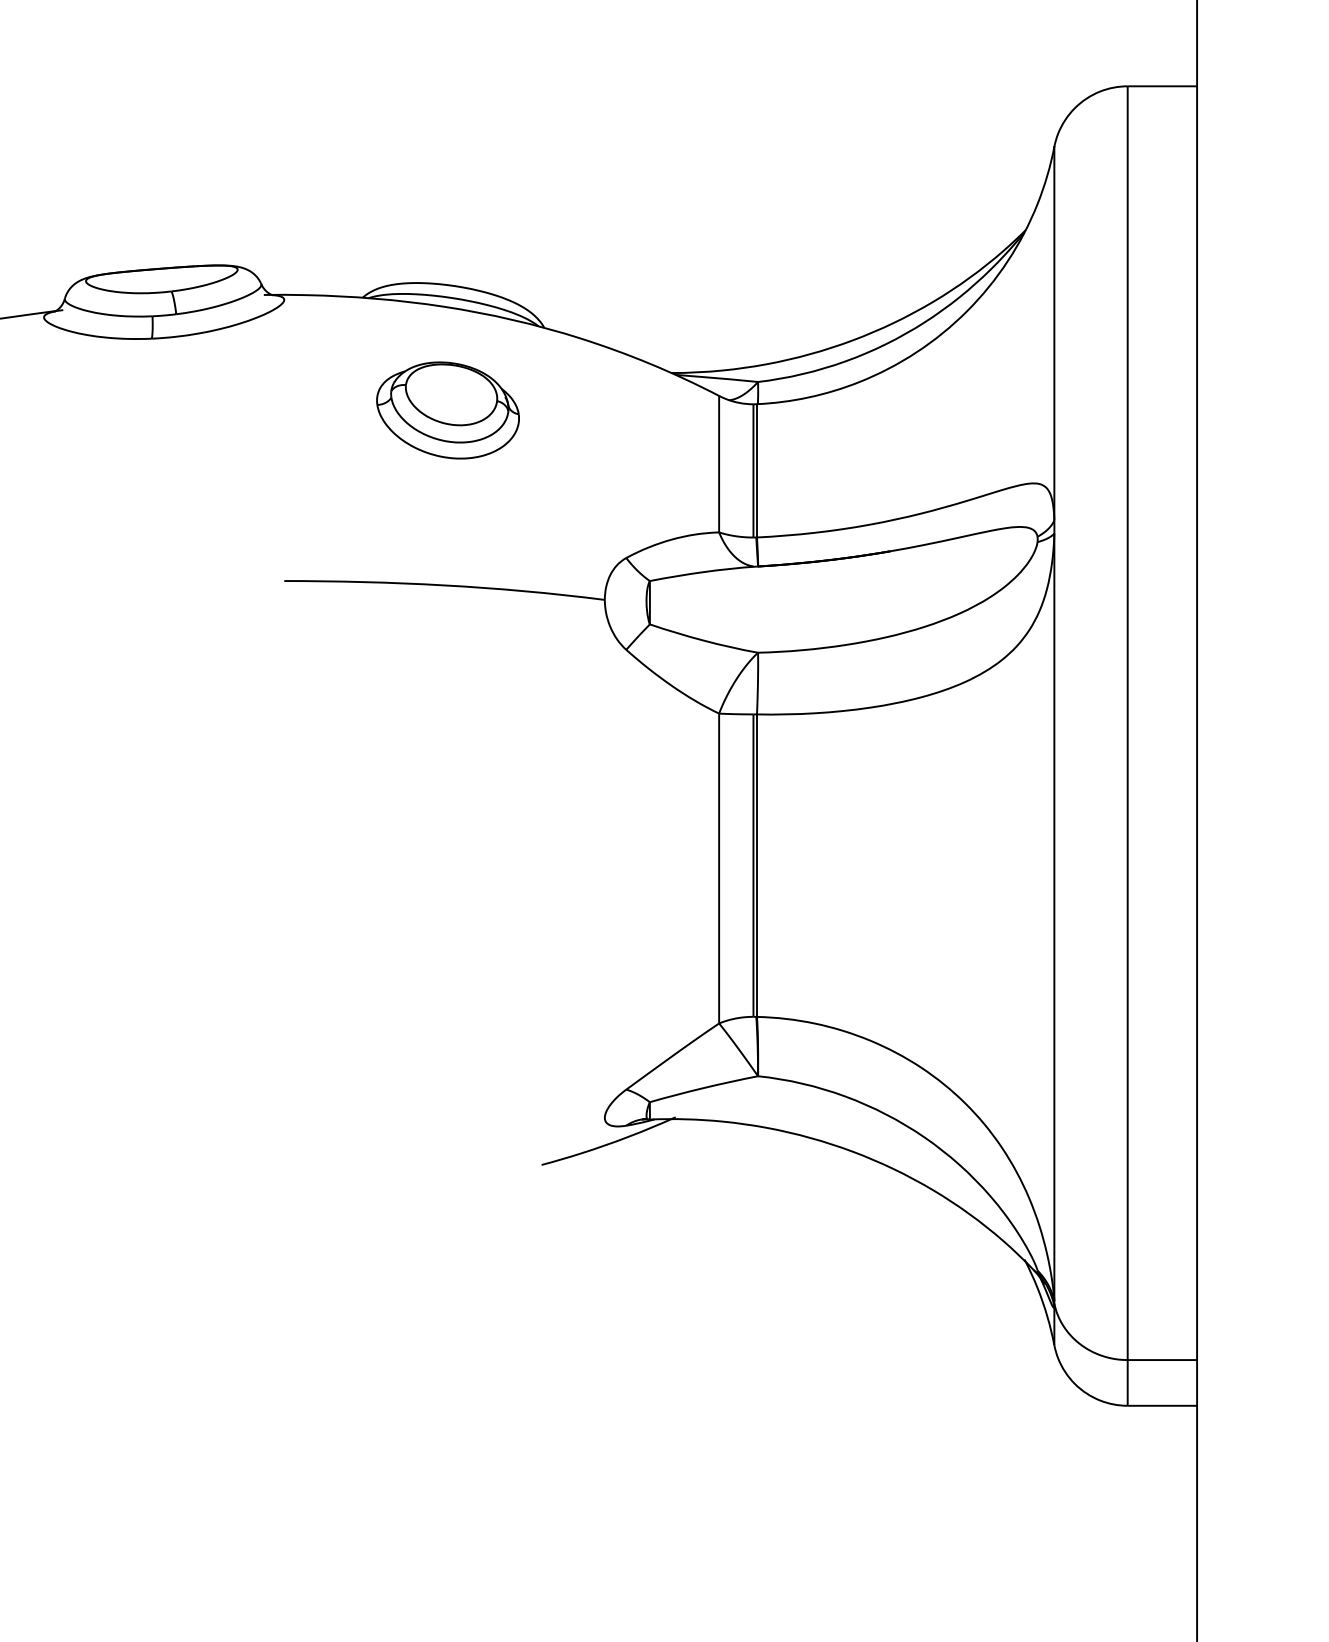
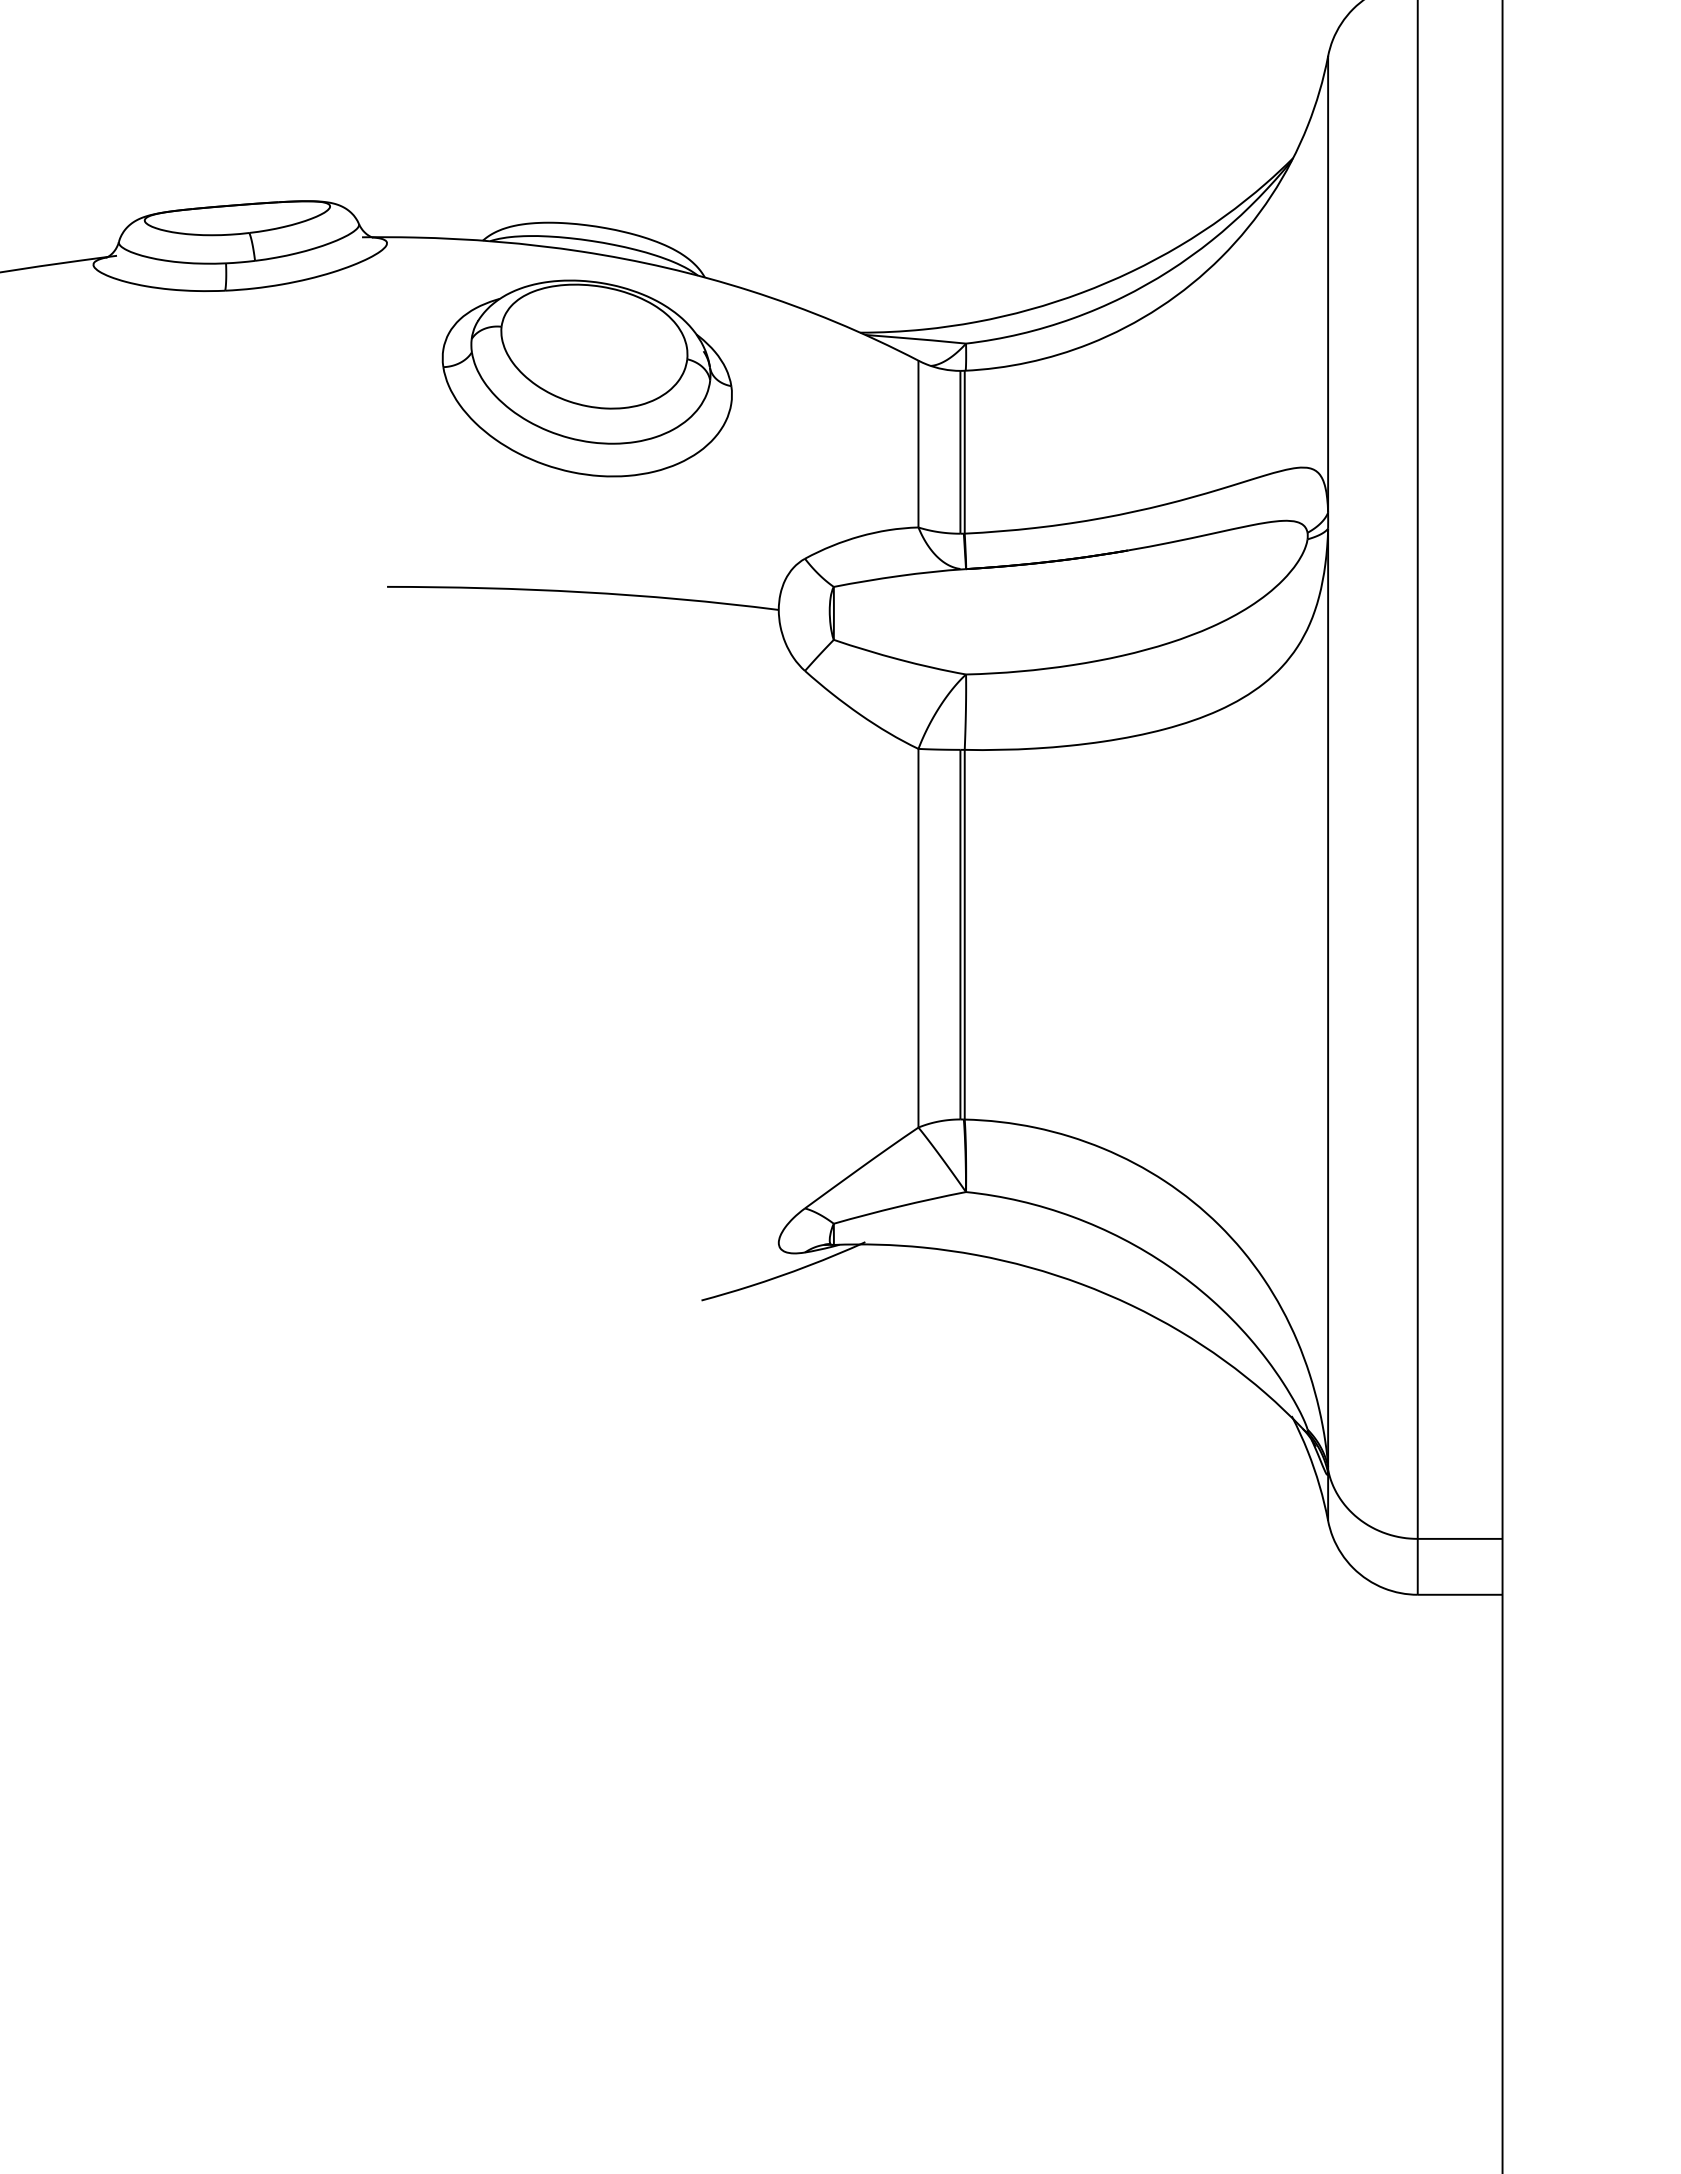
part: (447, 410) -> (586, 378), size x1.67

